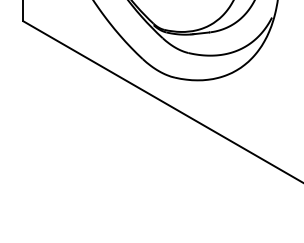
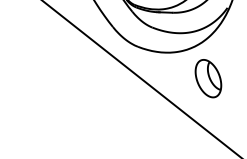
part: (261, 102) -> (208, 78), added

